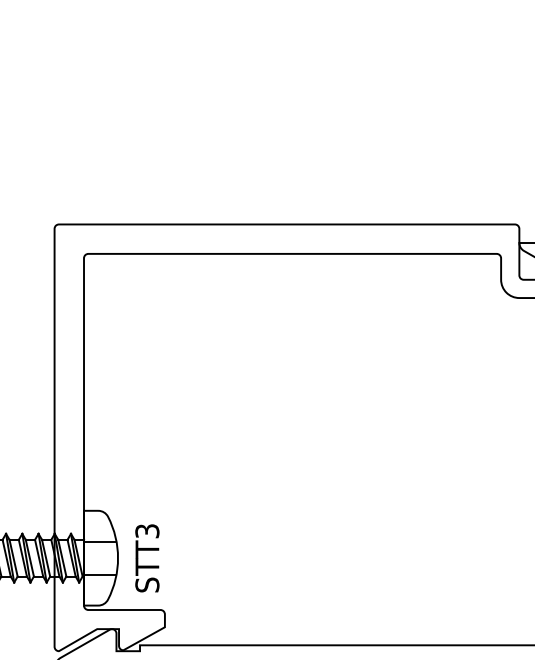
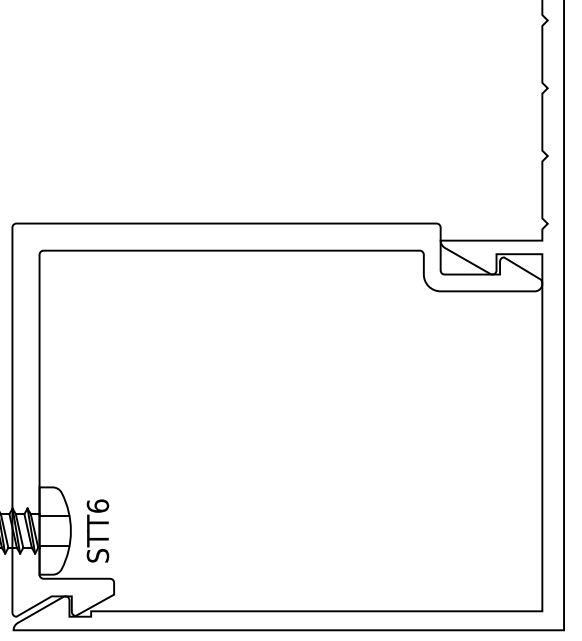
text: (146, 530) -> (97, 505), STT3 -> STT6

